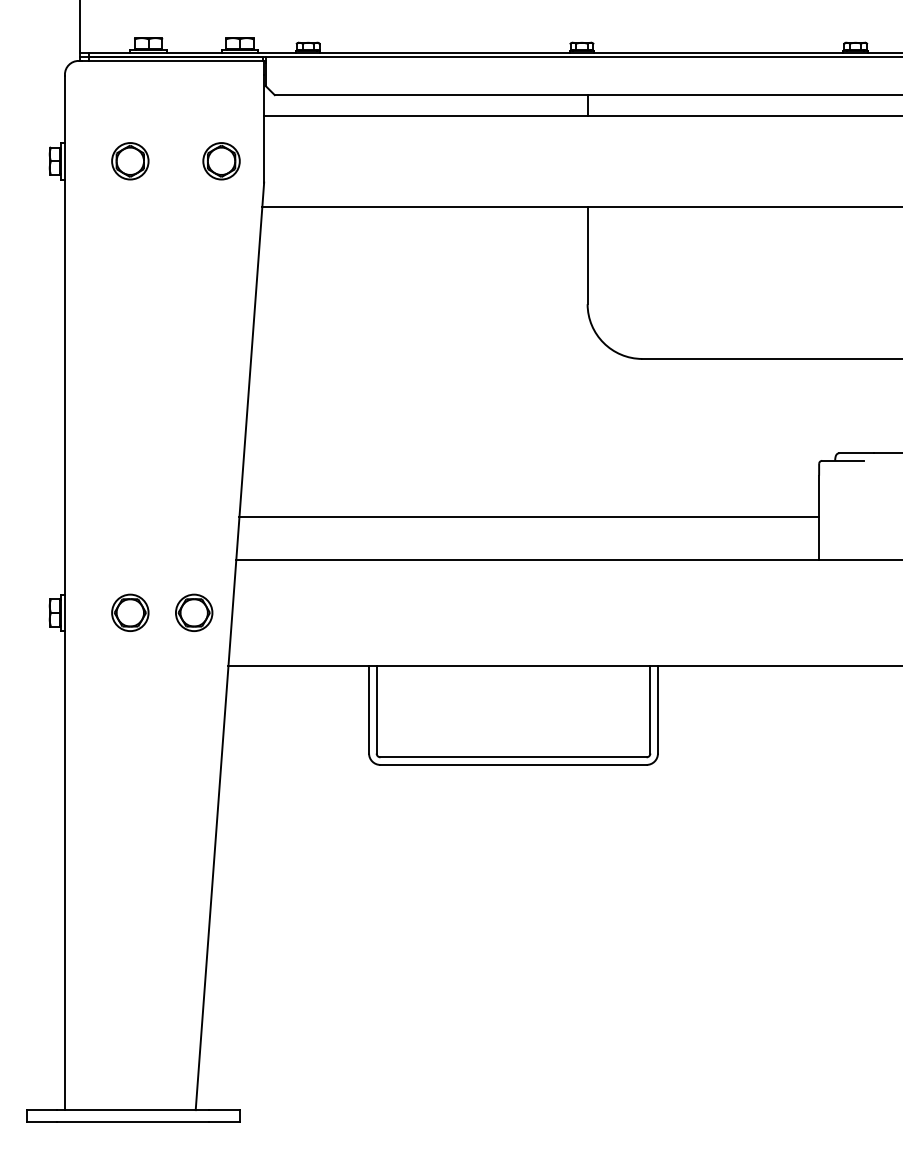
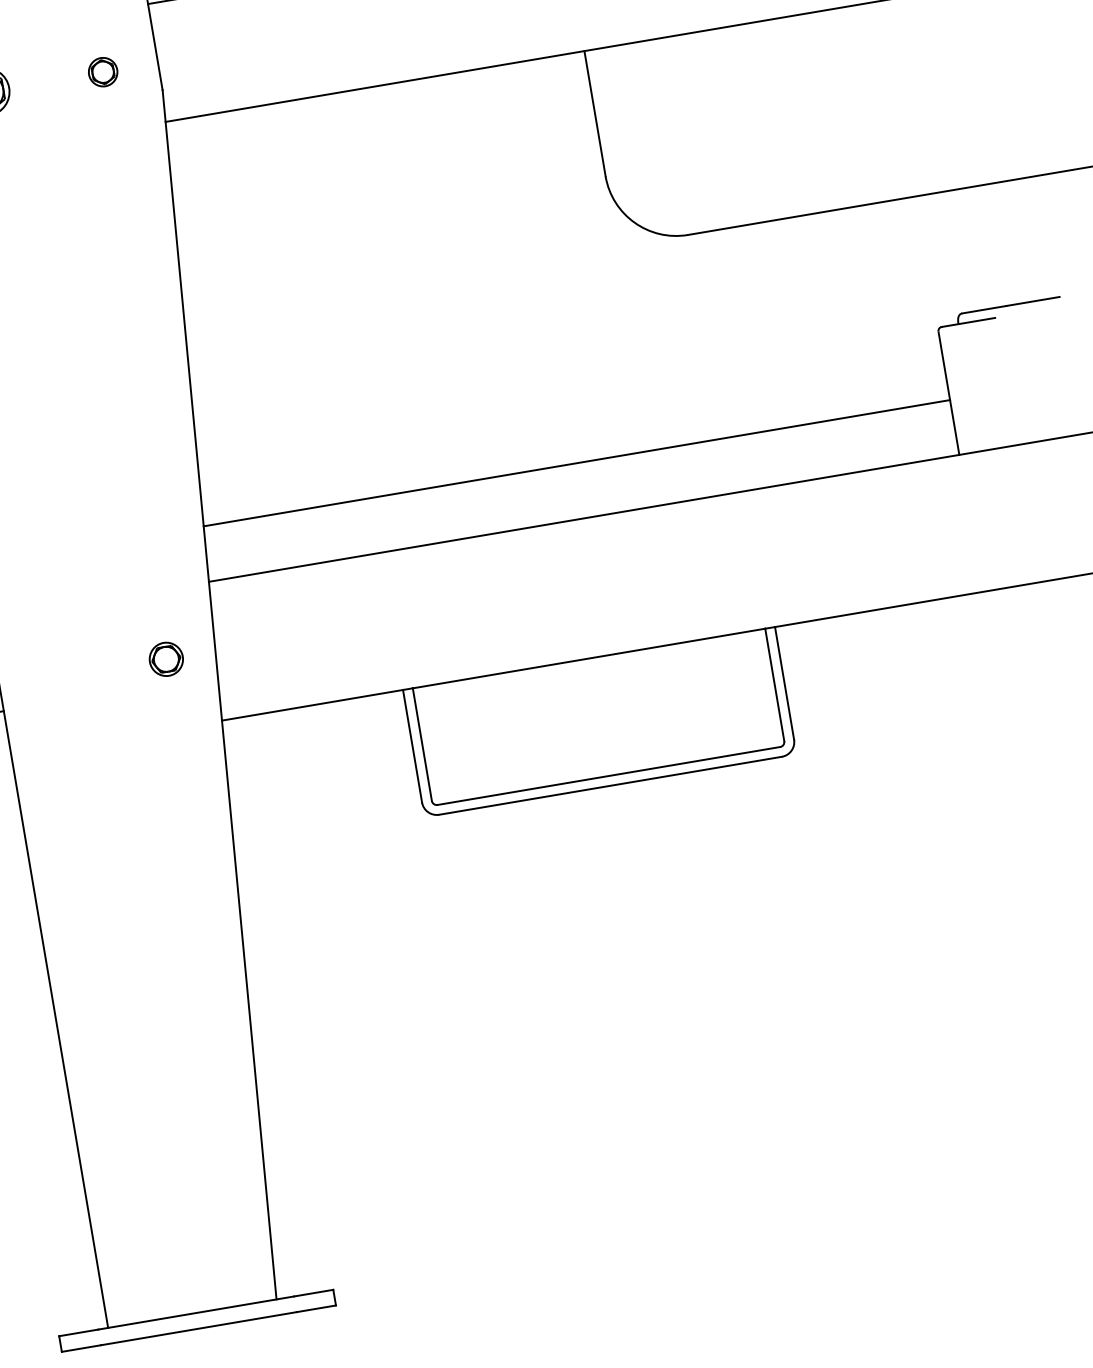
part: (221, 161) -> (103, 72), size x0.6
part: (130, 612) -> (84, 672), removed
part: (194, 612) -> (166, 658), size x0.7

